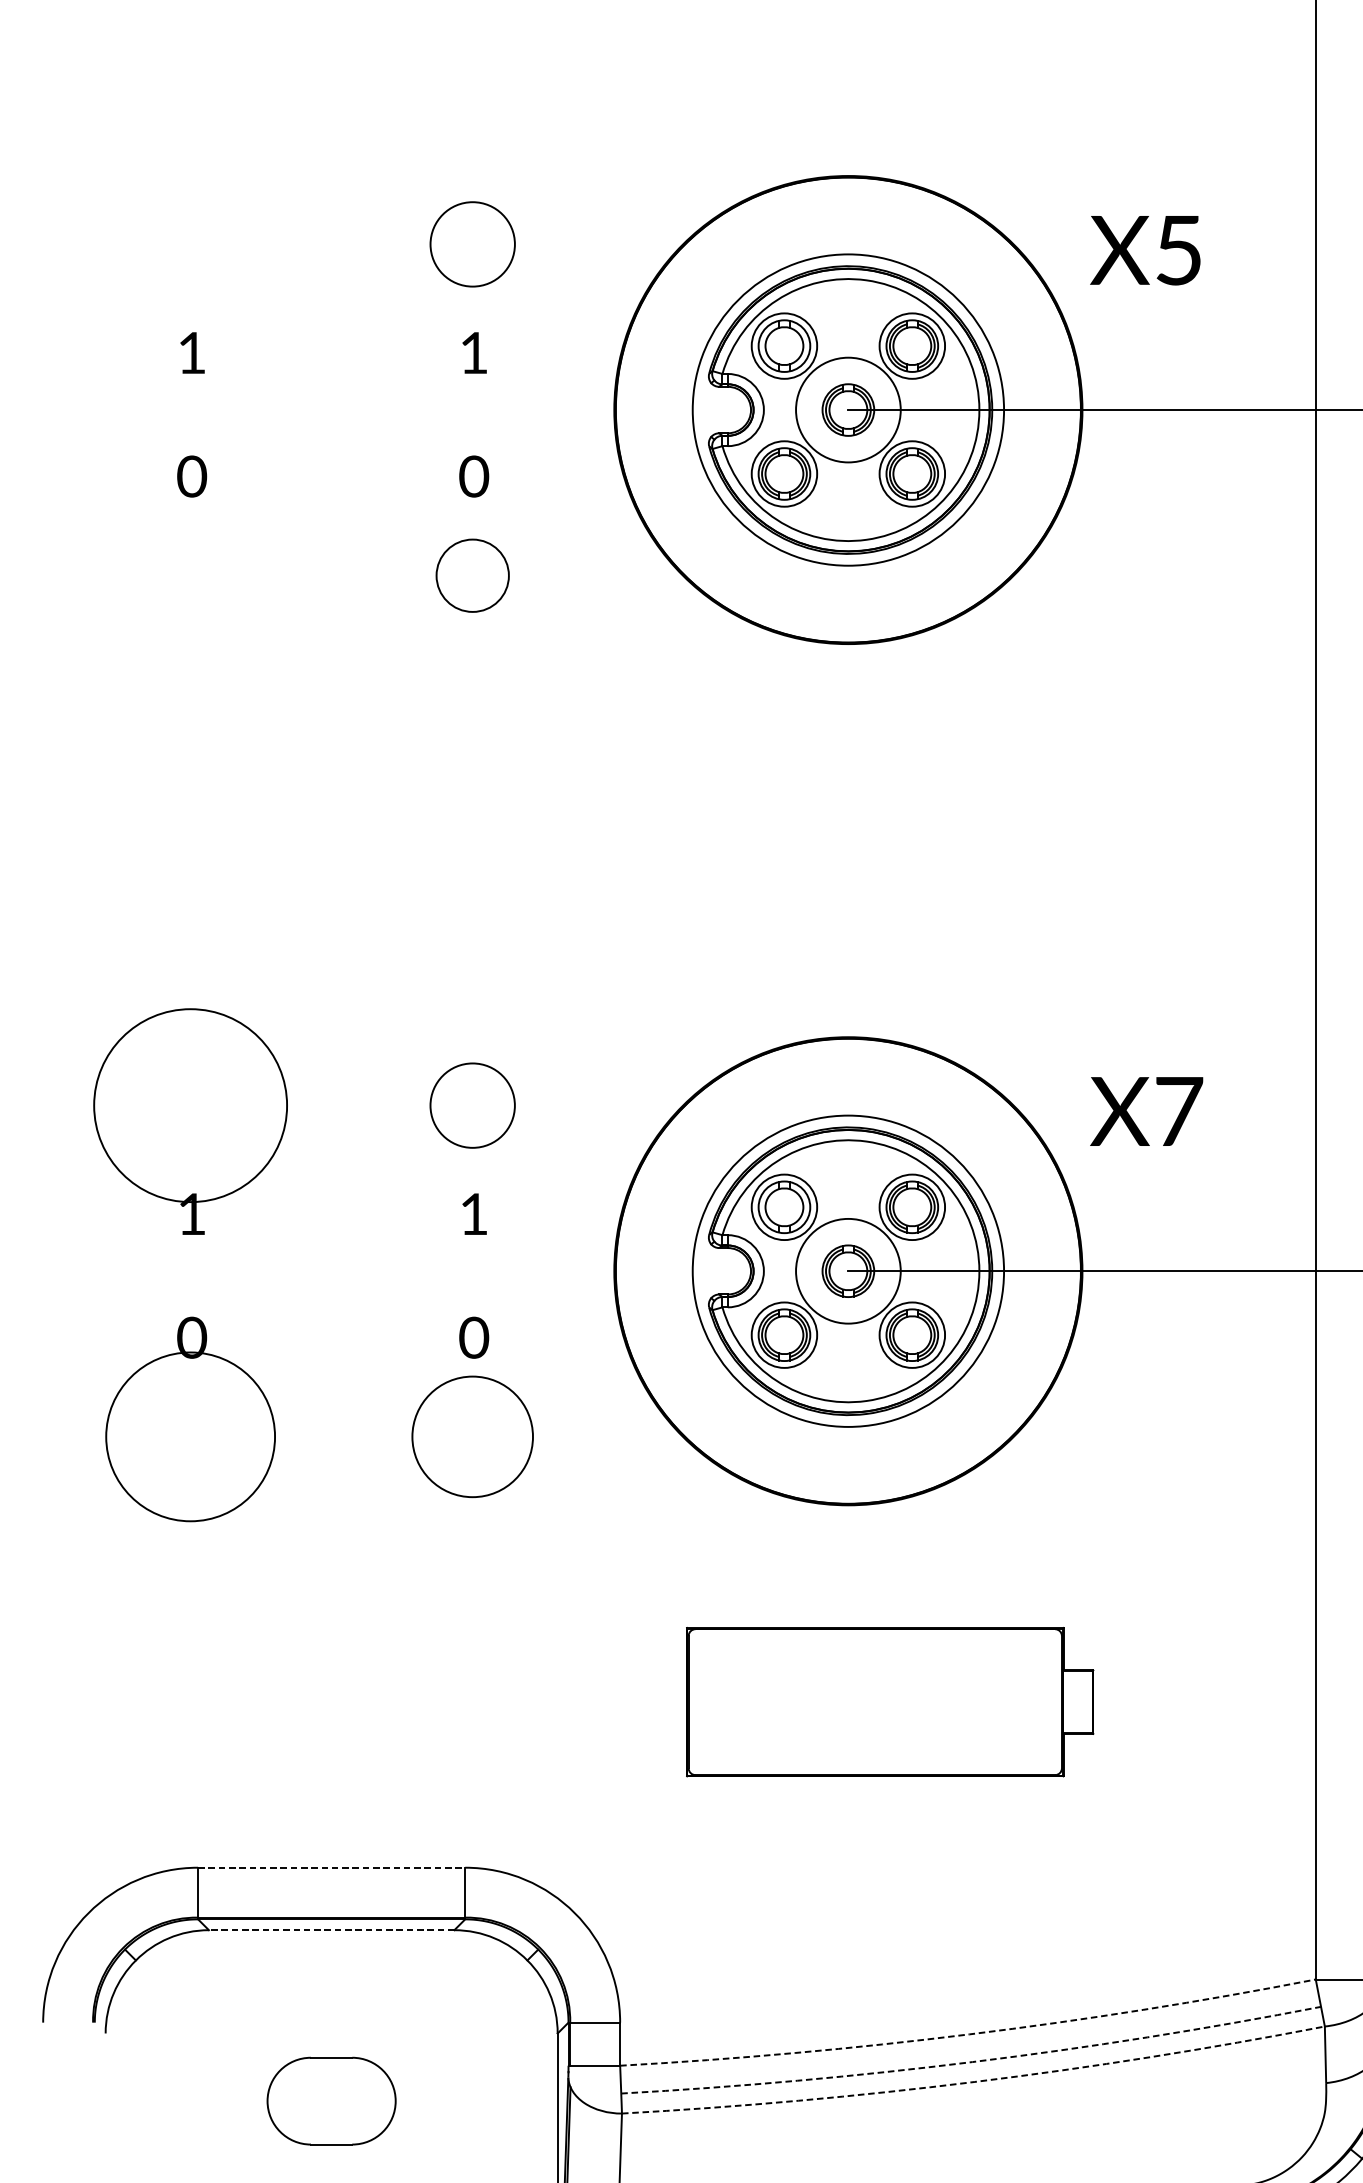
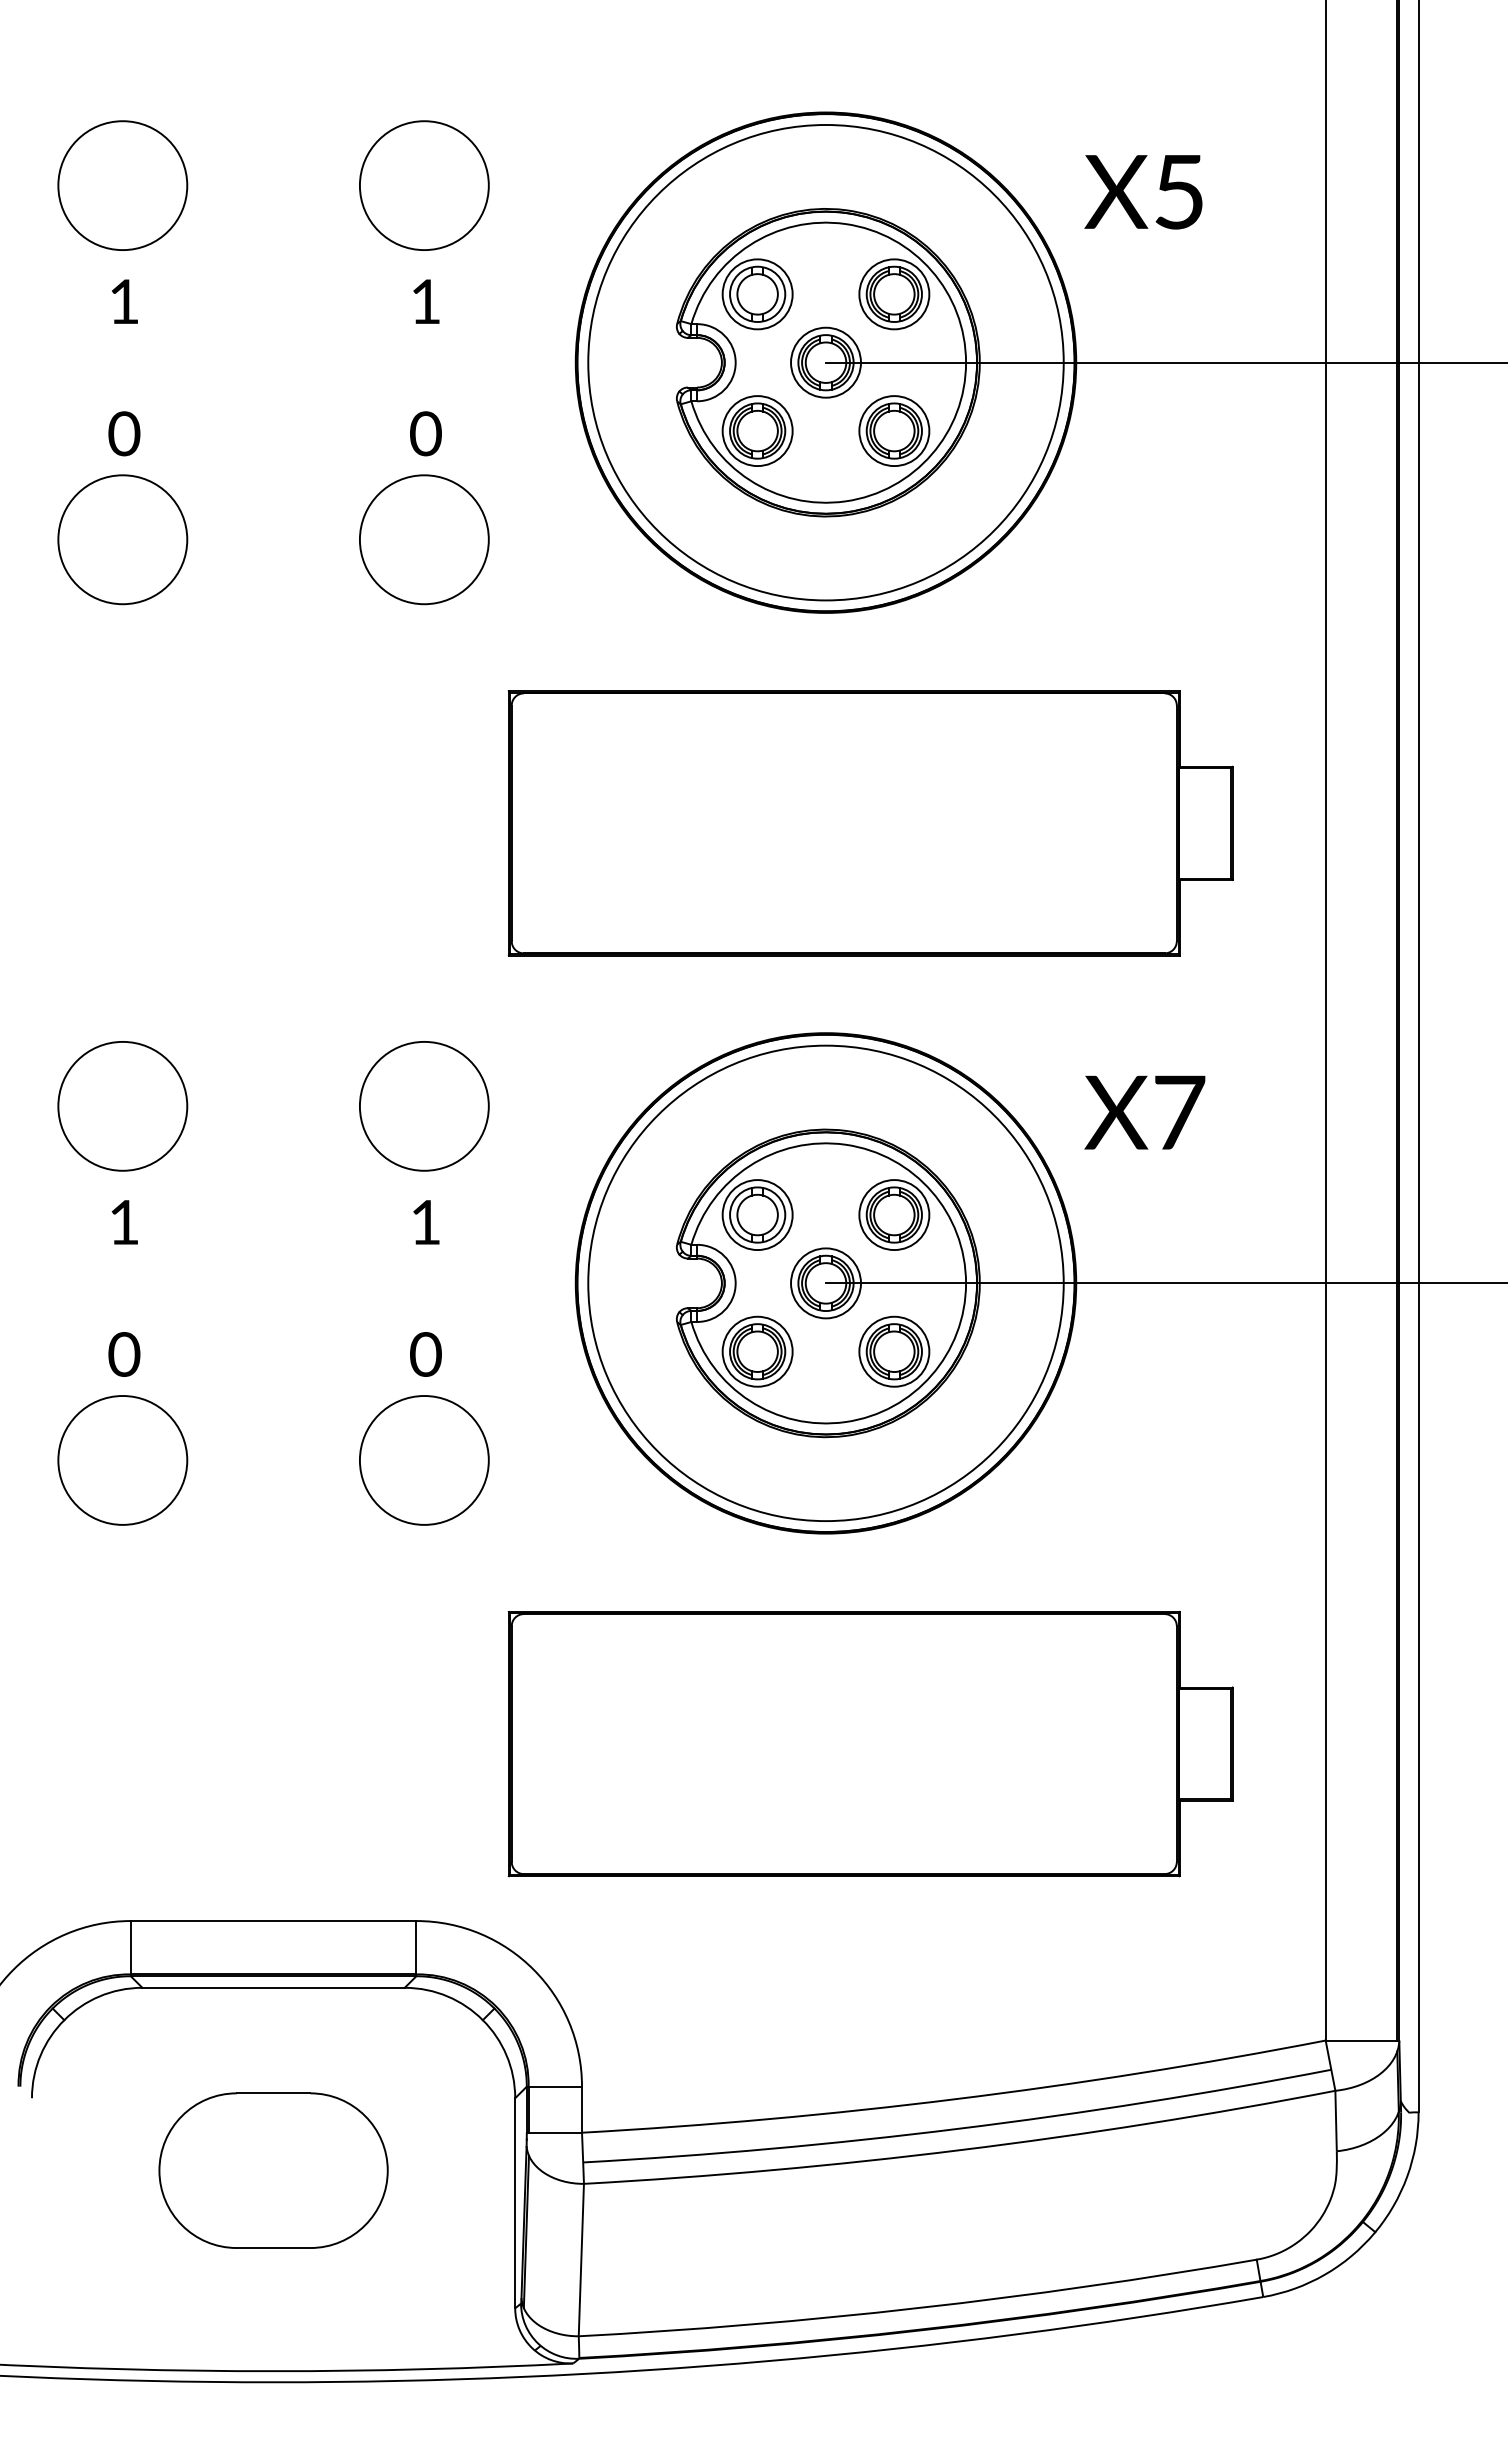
circle: (190, 244) -> (122, 185), added
circle: (472, 244) -> (424, 185), size x1.43
circle: (847, 409) -> (825, 362), size x0.62
circle: (847, 409) -> (825, 362), size x1.43
circle: (190, 575) -> (122, 539), added
circle: (472, 575) -> (424, 539), size x1.67
part: (890, 841) -> (870, 823), added
circle: (190, 1104) -> (122, 1105), size x0.62
circle: (471, 1104) -> (423, 1105), size x1.43
circle: (847, 1271) -> (825, 1283), size x0.62
circle: (847, 1271) -> (825, 1283), size x1.43
circle: (190, 1436) -> (122, 1460), size x0.71
part: (890, 1701) -> (870, 1743), size x1.67
line: (331, 1868) -> (273, 1921), dashed -> solid
line: (331, 1929) -> (273, 1987), dashed -> solid
arc: (969, 2034) -> (955, 2099), dashed -> solid
arc: (972, 2061) -> (958, 2128), dashed -> solid
arc: (975, 2082) -> (961, 2150), dashed -> solid
part: (331, 2101) -> (273, 2170), size x1.67

